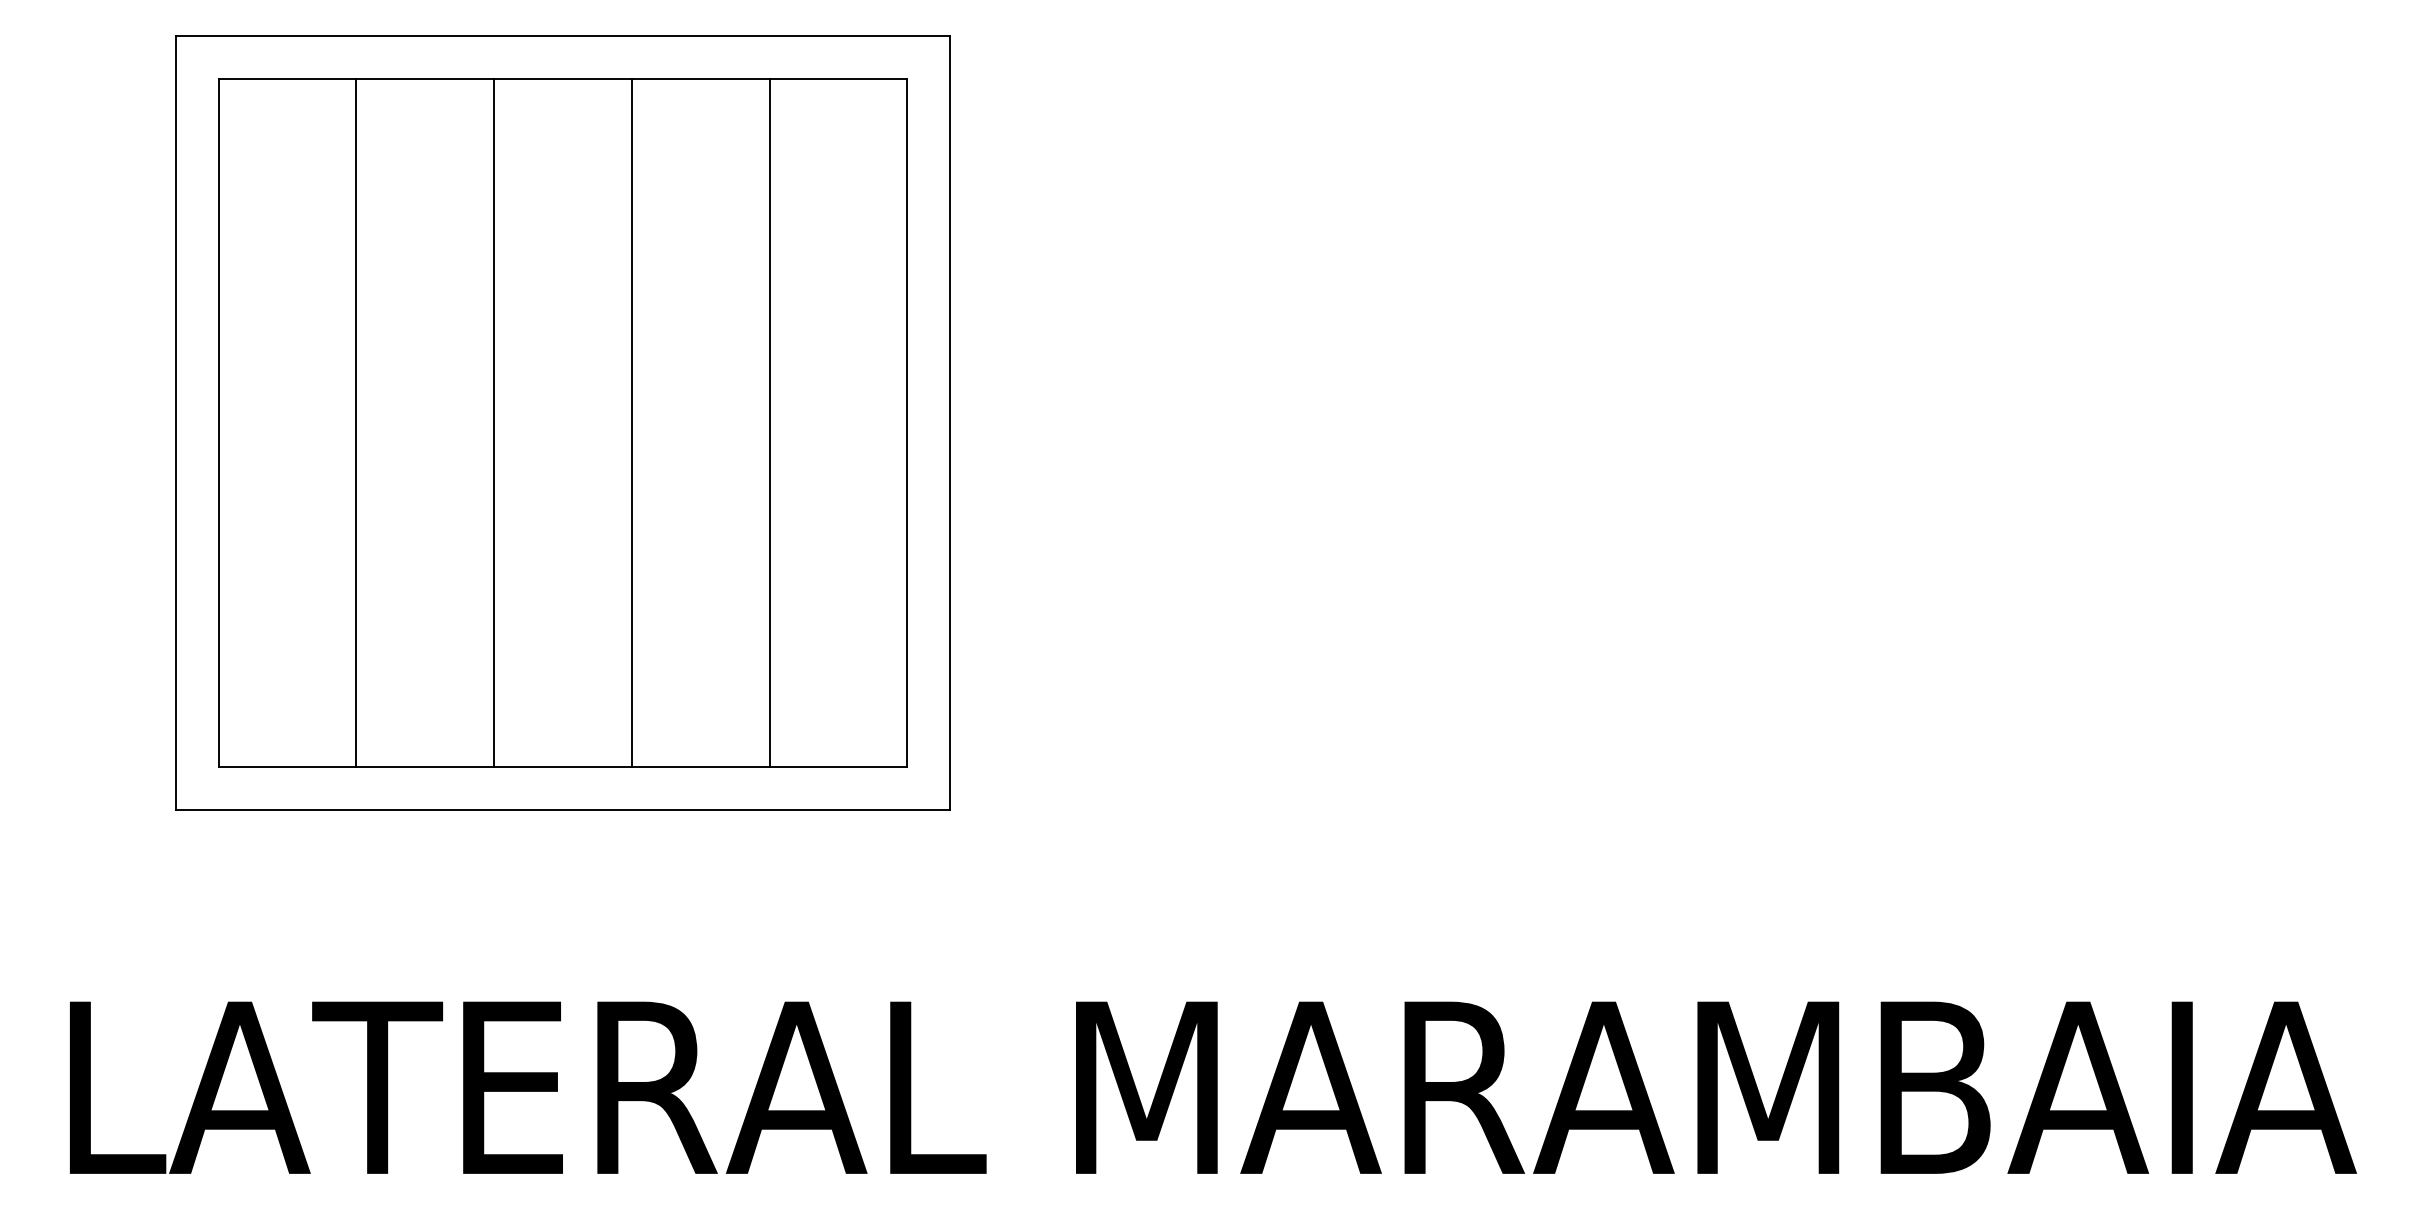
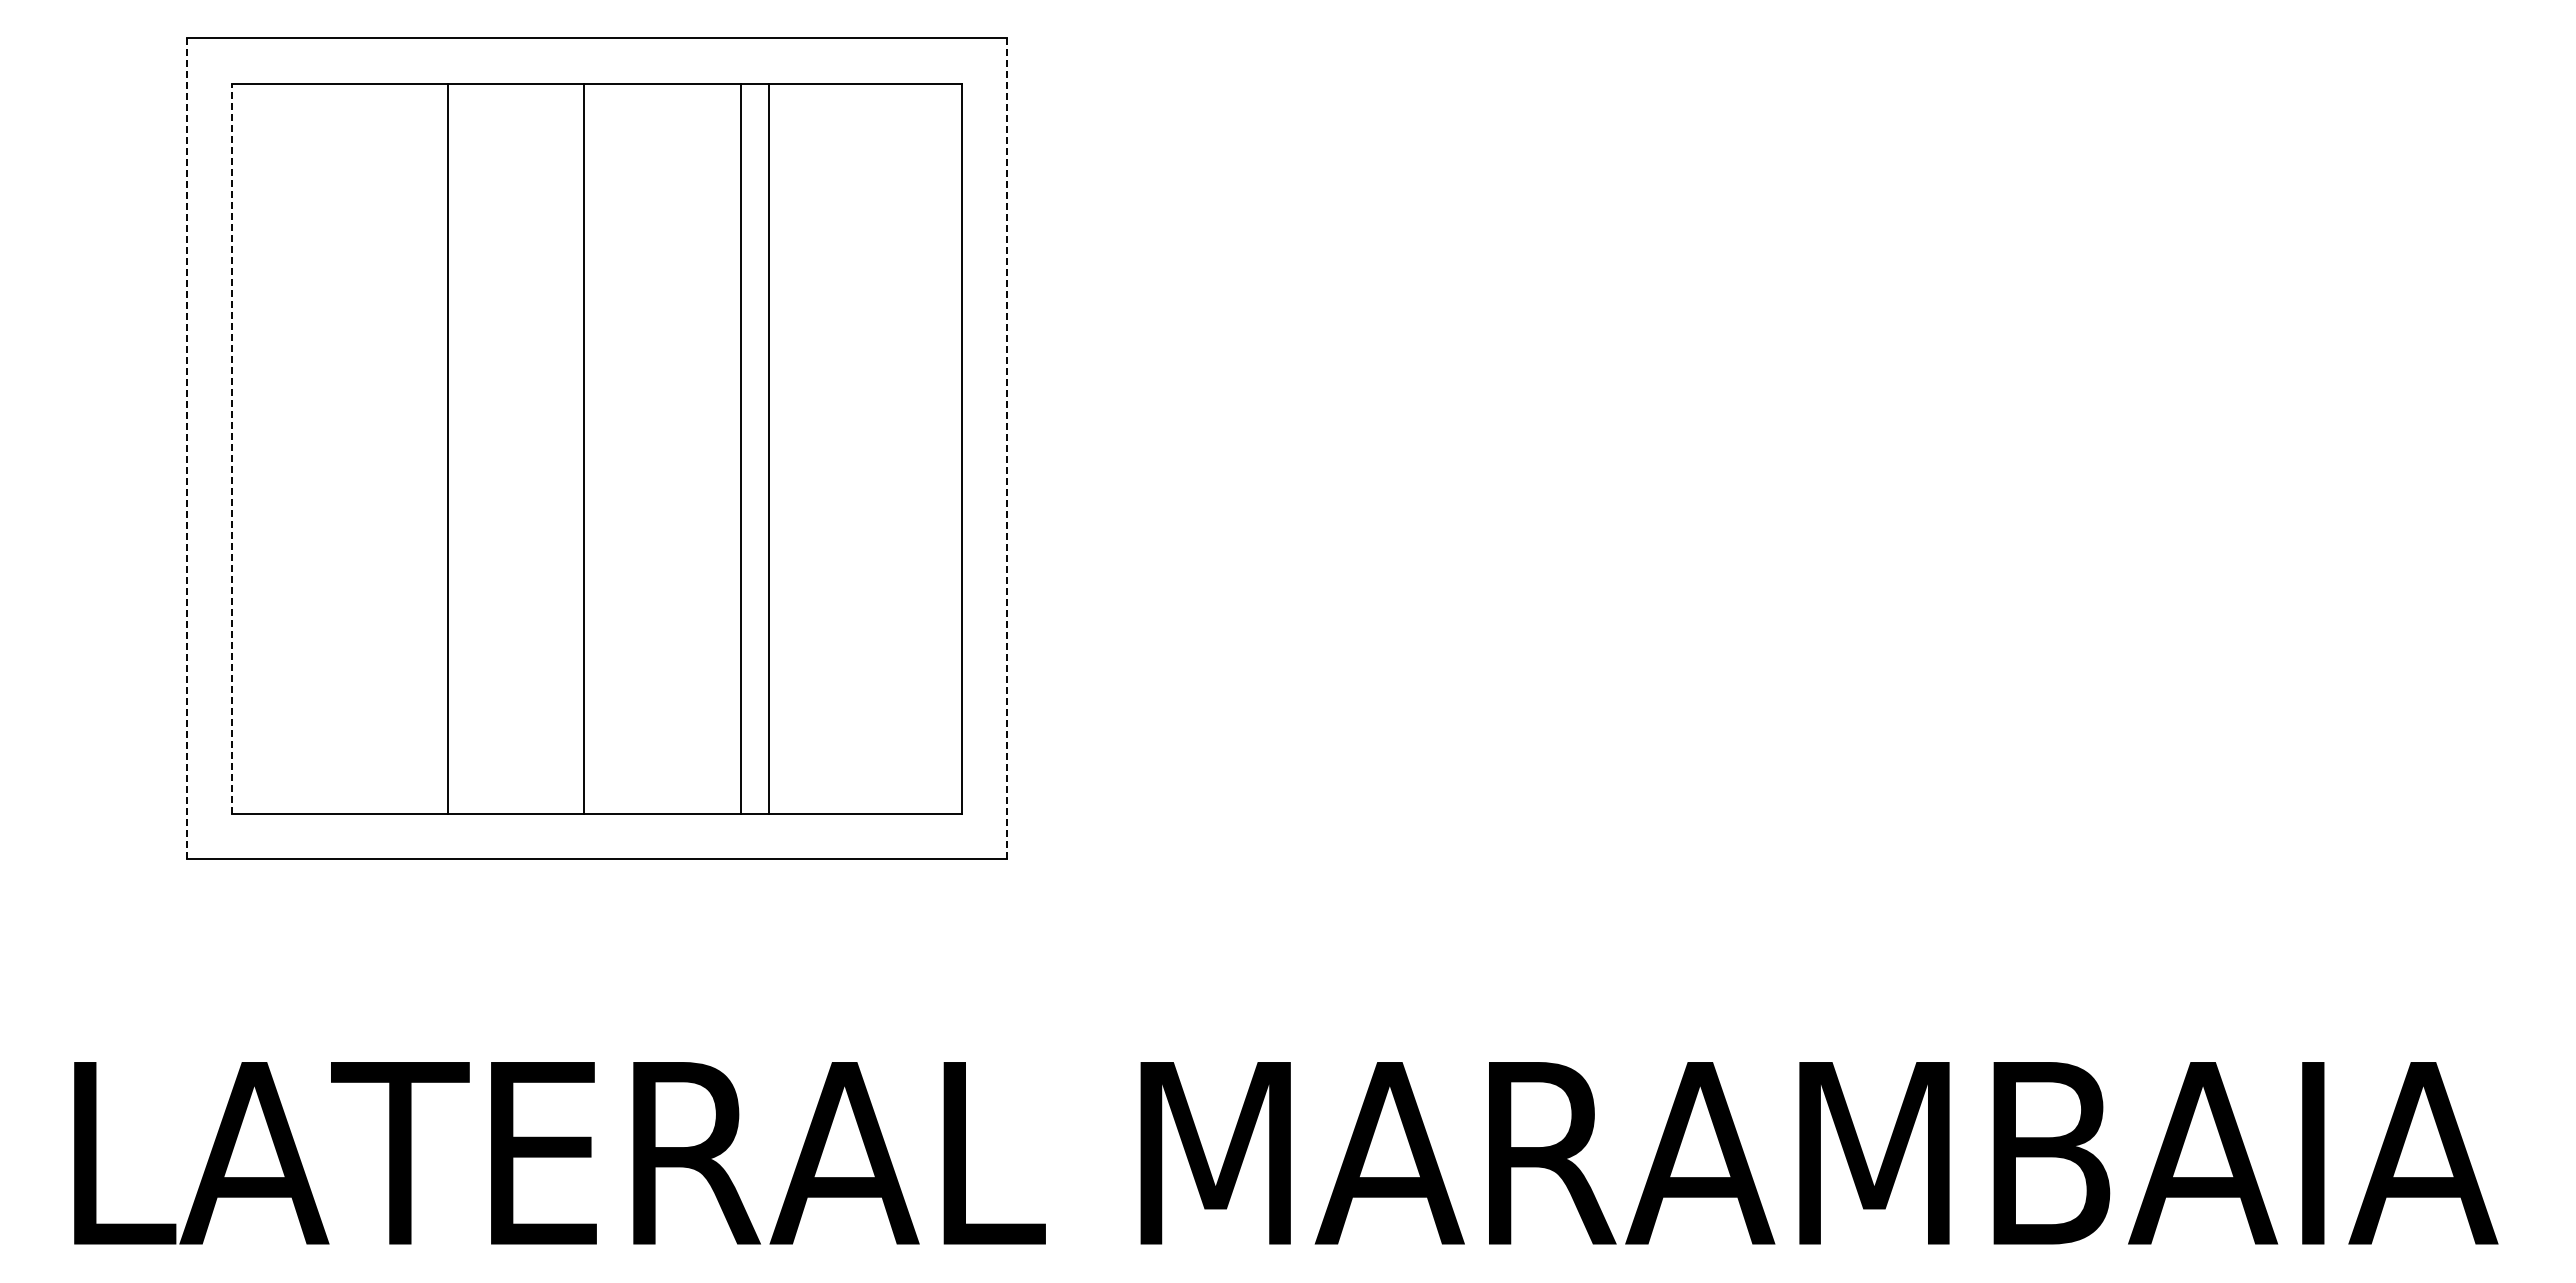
line: (175, 422) -> (186, 448), solid -> dashed
line: (218, 422) -> (231, 448), solid -> dashed
line: (356, 422) -> (447, 448), moved
line: (493, 422) -> (583, 448), moved
line: (631, 422) -> (740, 448), moved
line: (769, 422) -> (768, 448), moved
line: (950, 422) -> (1007, 448), solid -> dashed

